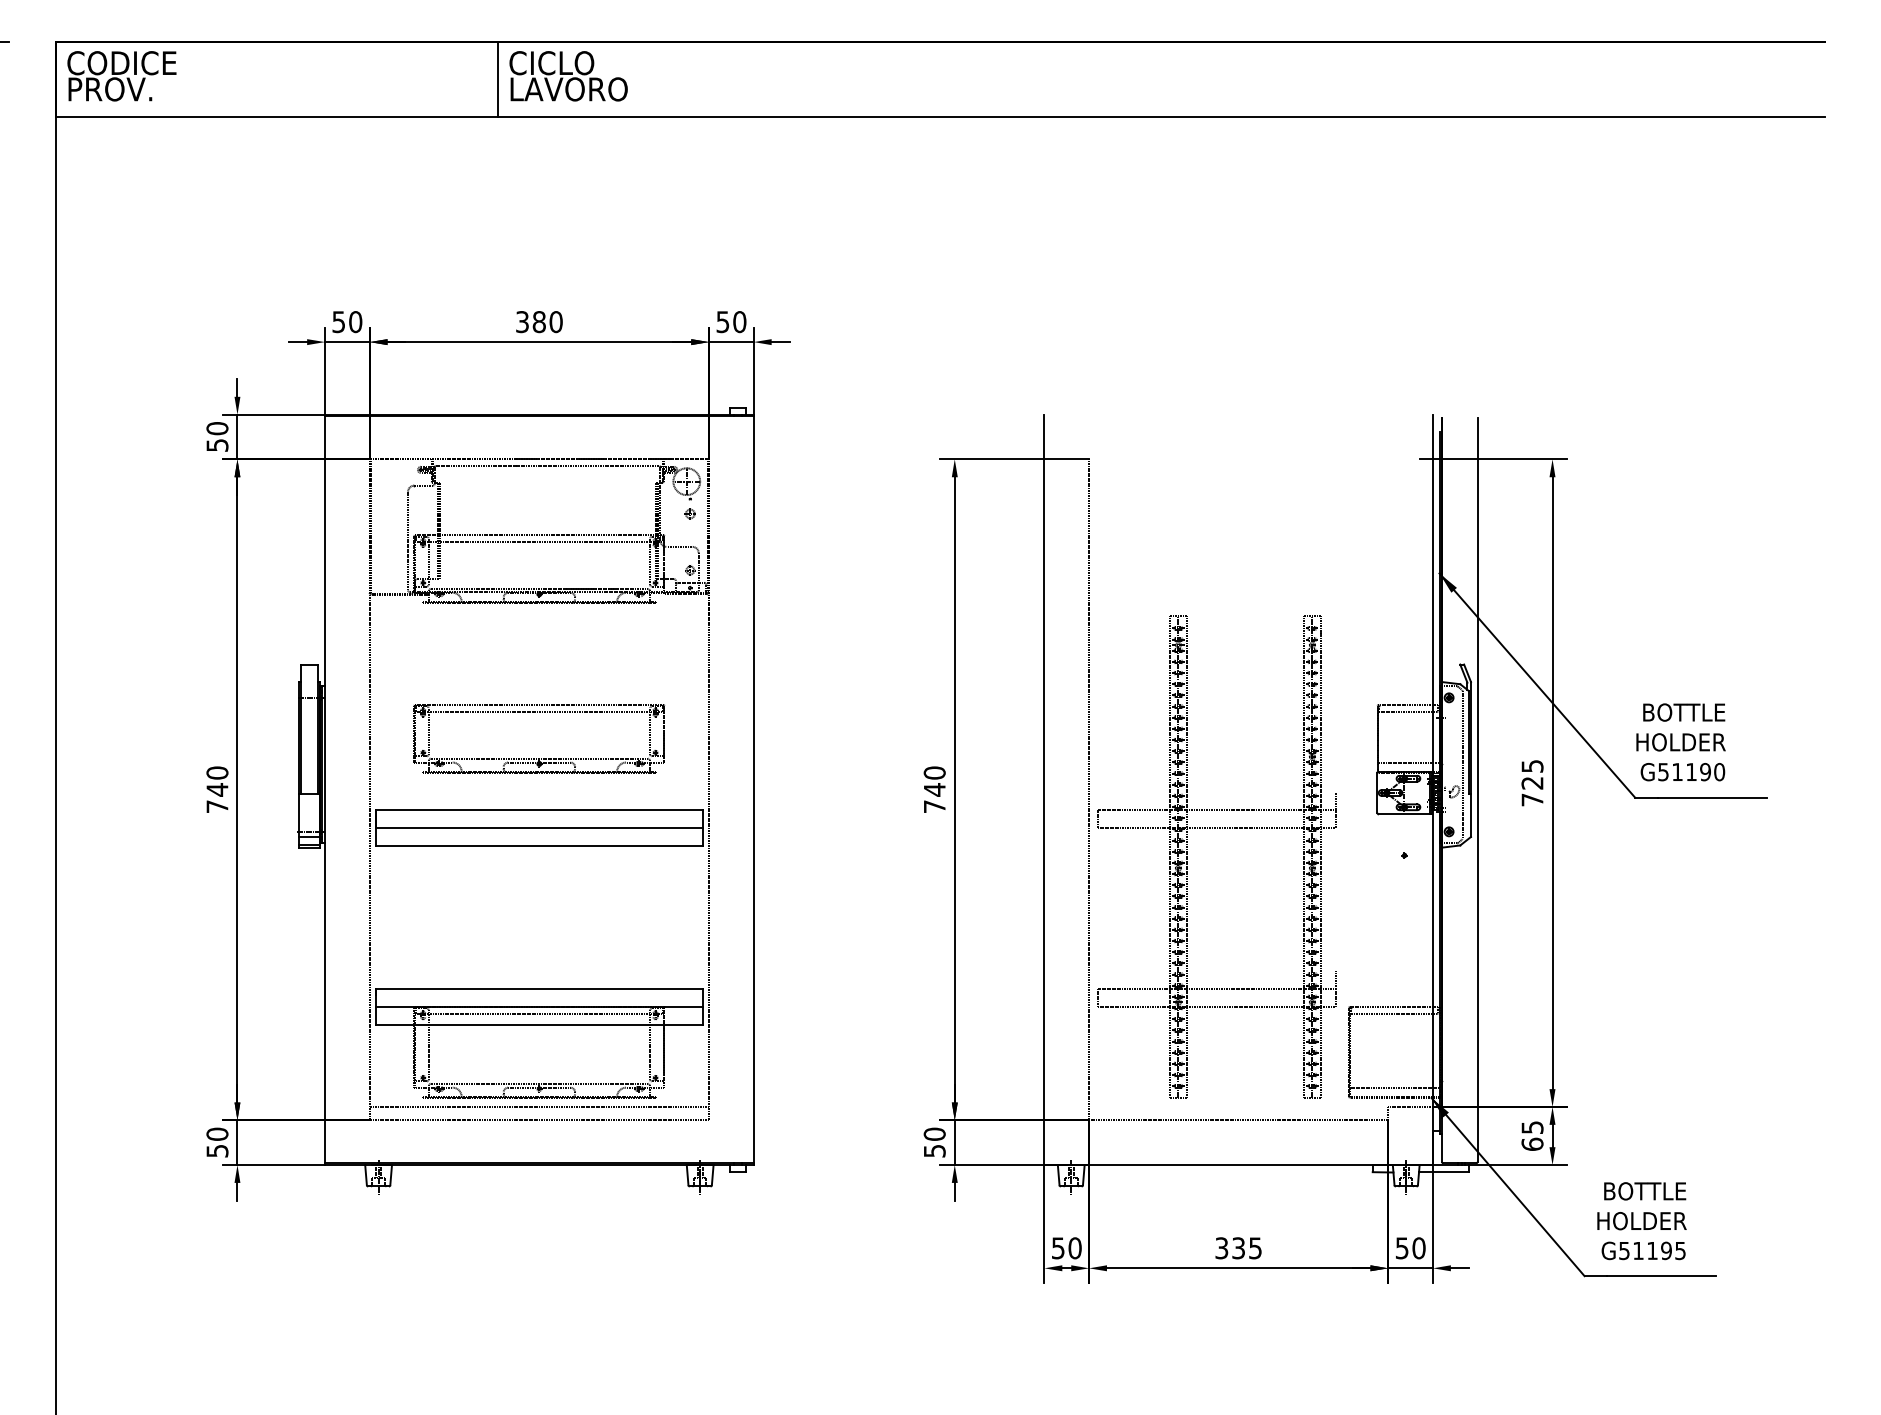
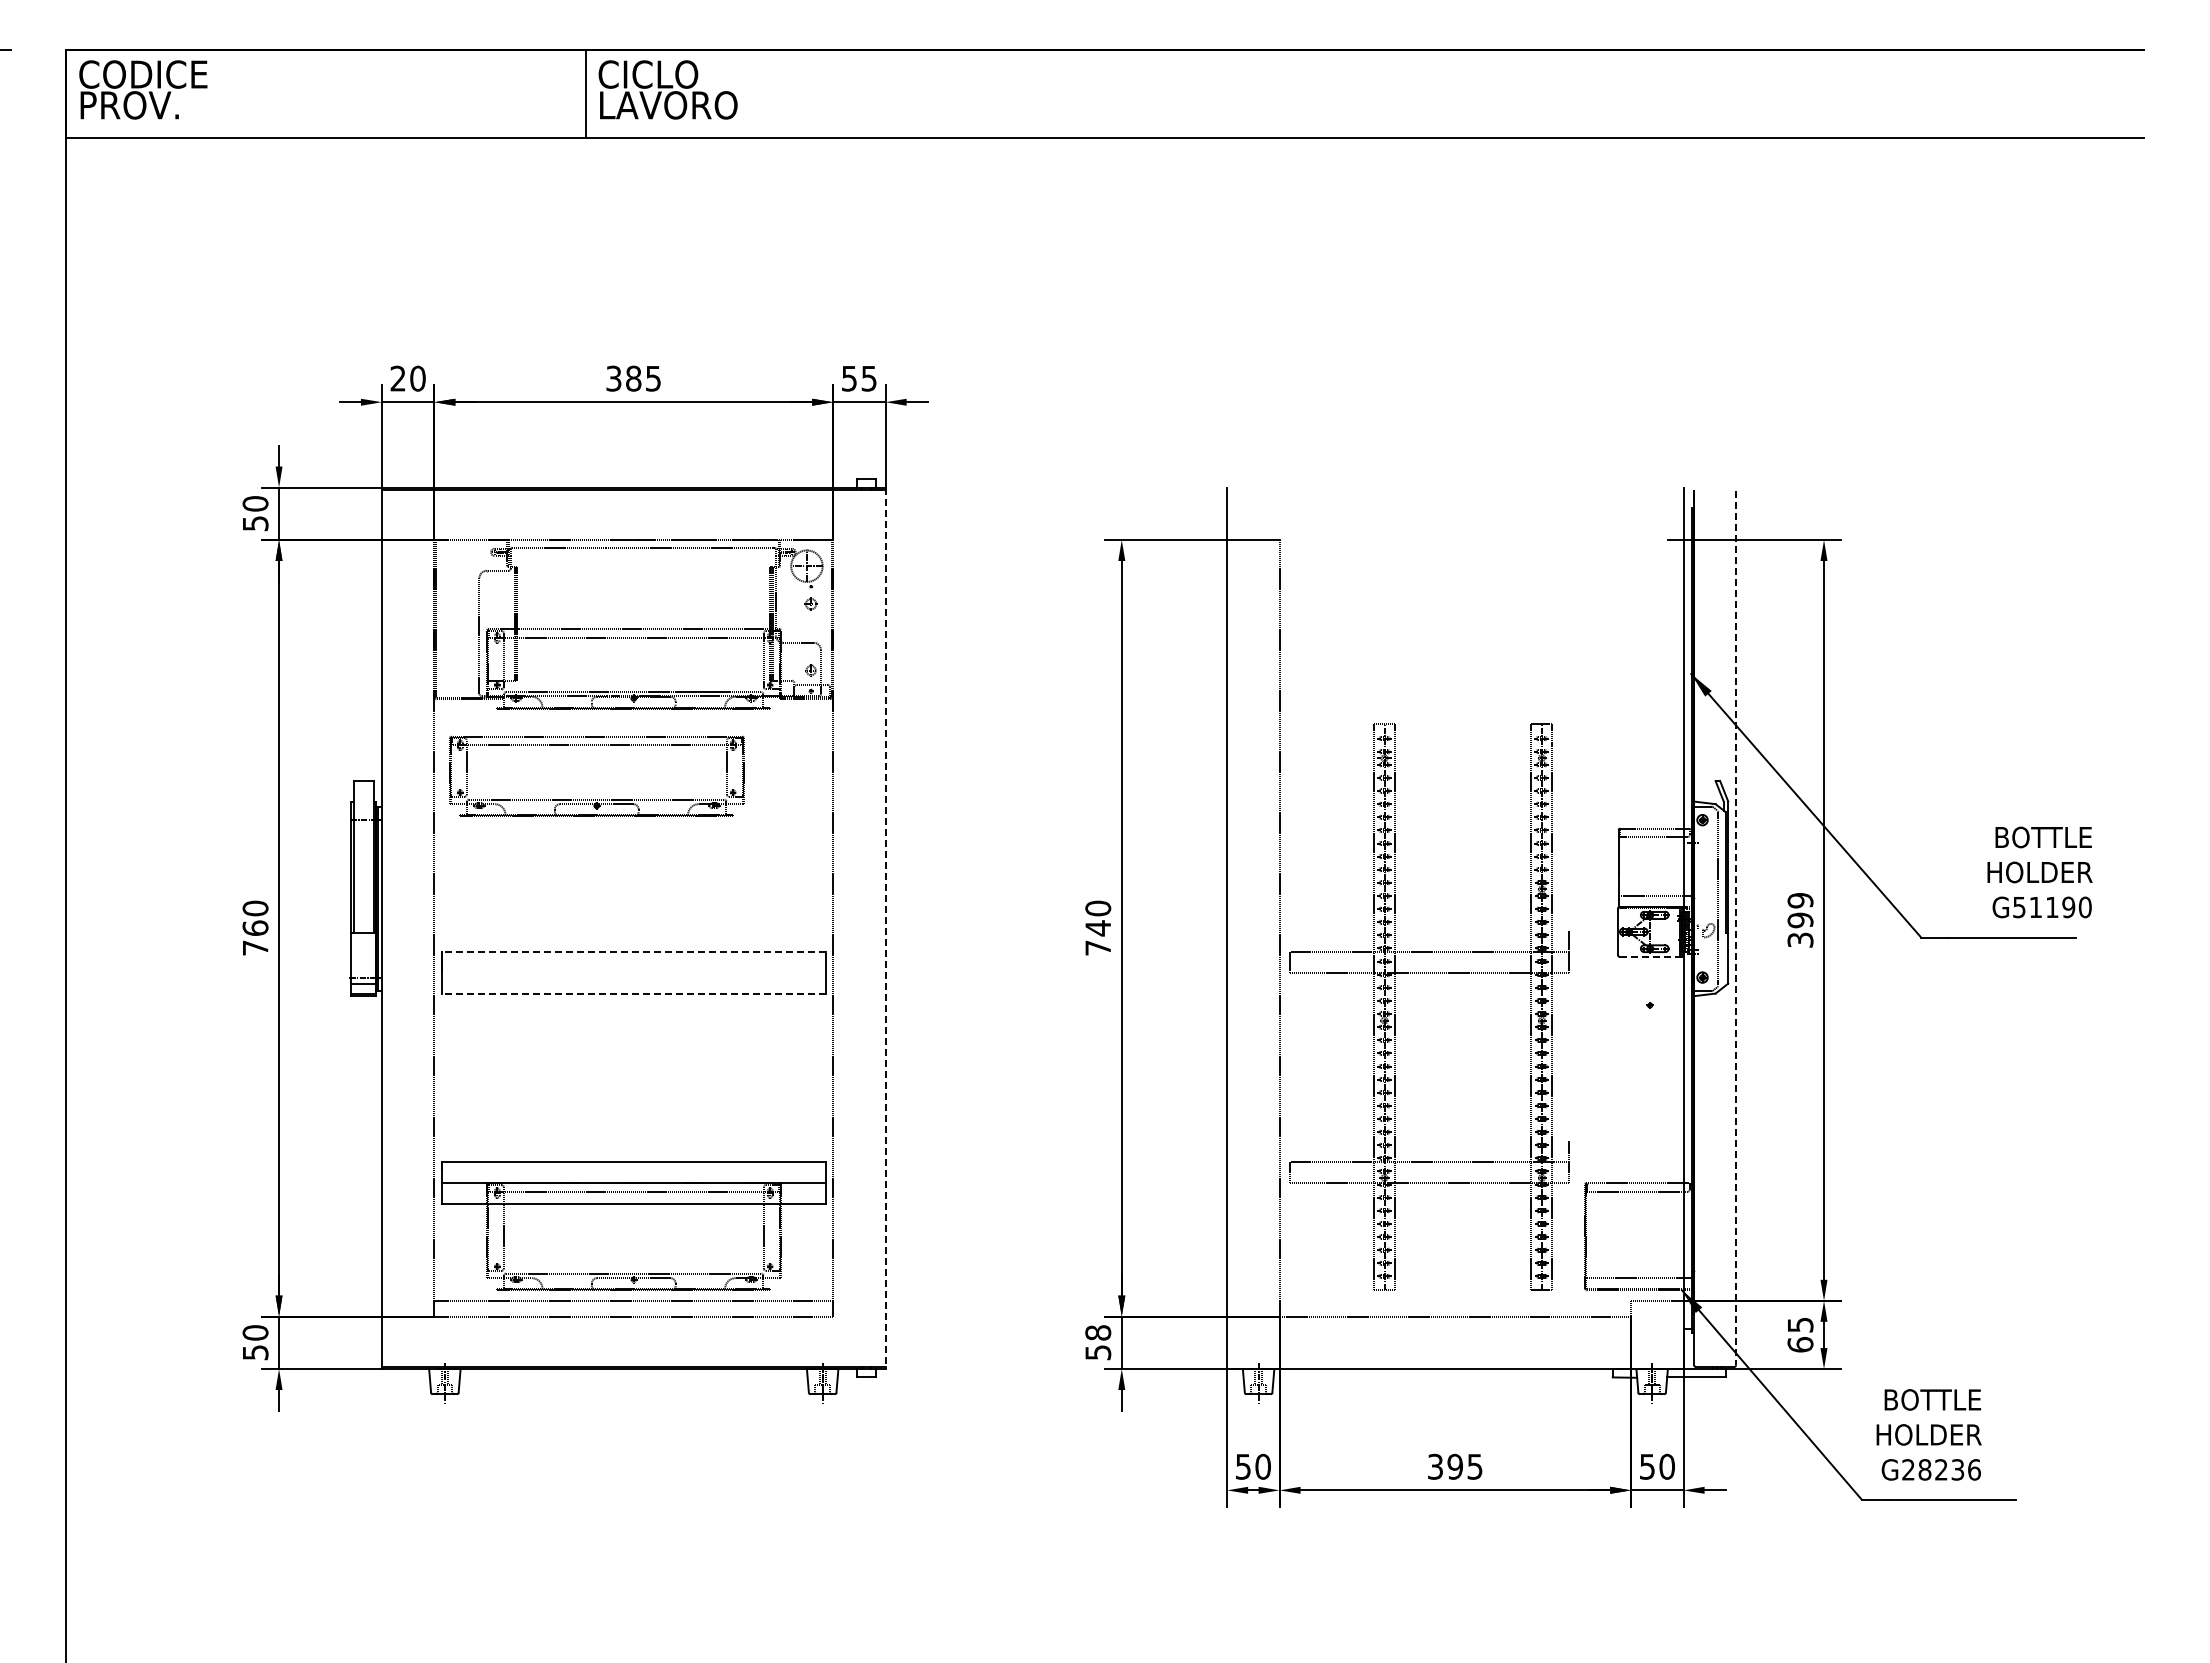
text: (338, 321) -> (397, 378), 50 -> 20
text: (556, 321) -> (653, 378), 380 -> 385
text: (740, 321) -> (869, 378), 50 -> 55
text: (1680, 742) -> (2039, 872), moved
part: (538, 758) -> (595, 799), moved
text: (1532, 783) -> (1800, 920), 725 -> 399
text: (217, 790) -> (255, 928), 740 -> 760
line: (753, 790) -> (885, 928), solid -> dashed
line: (1478, 790) -> (1736, 928), solid -> dashed
line: (539, 810) -> (633, 952), solid -> dashed
line: (1405, 814) -> (1651, 957), solid -> dashed
line: (539, 828) -> (633, 973), removed
line: (539, 846) -> (633, 994), solid -> dashed
text: (934, 1133) -> (1097, 1332), 50 -> 58
text: (1237, 1248) -> (1454, 1466), 335 -> 395
text: (1652, 1250) -> (1941, 1469), G51195 -> G28236

